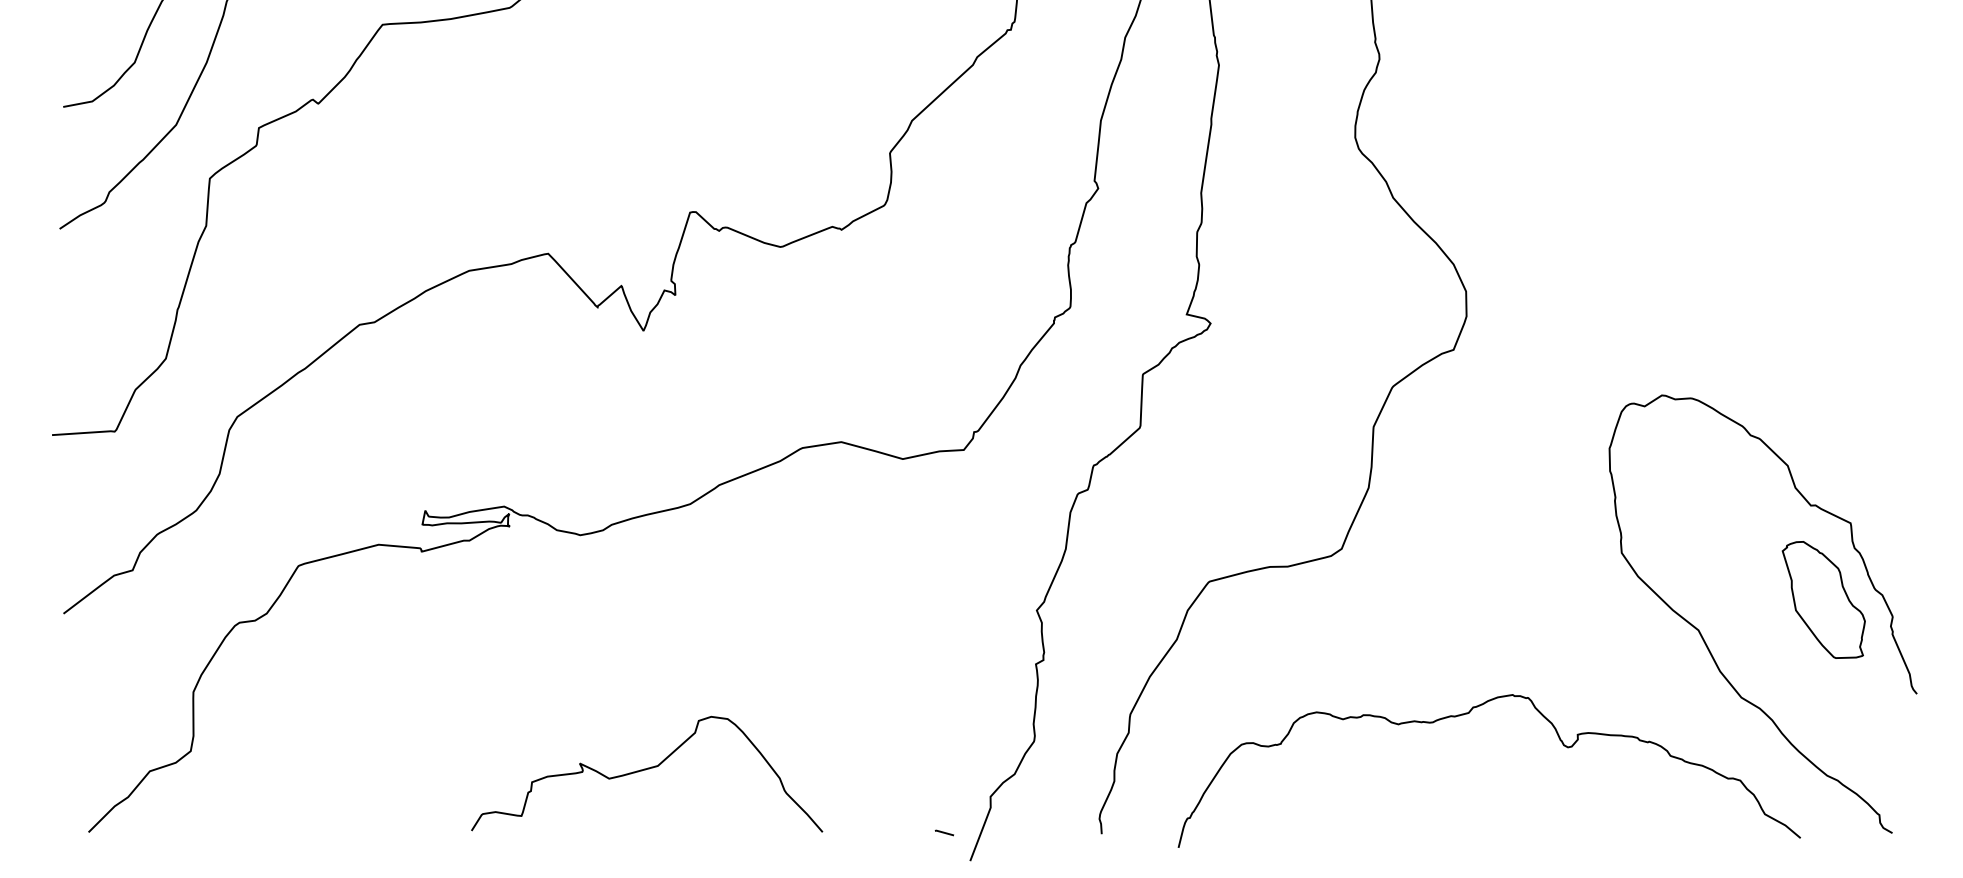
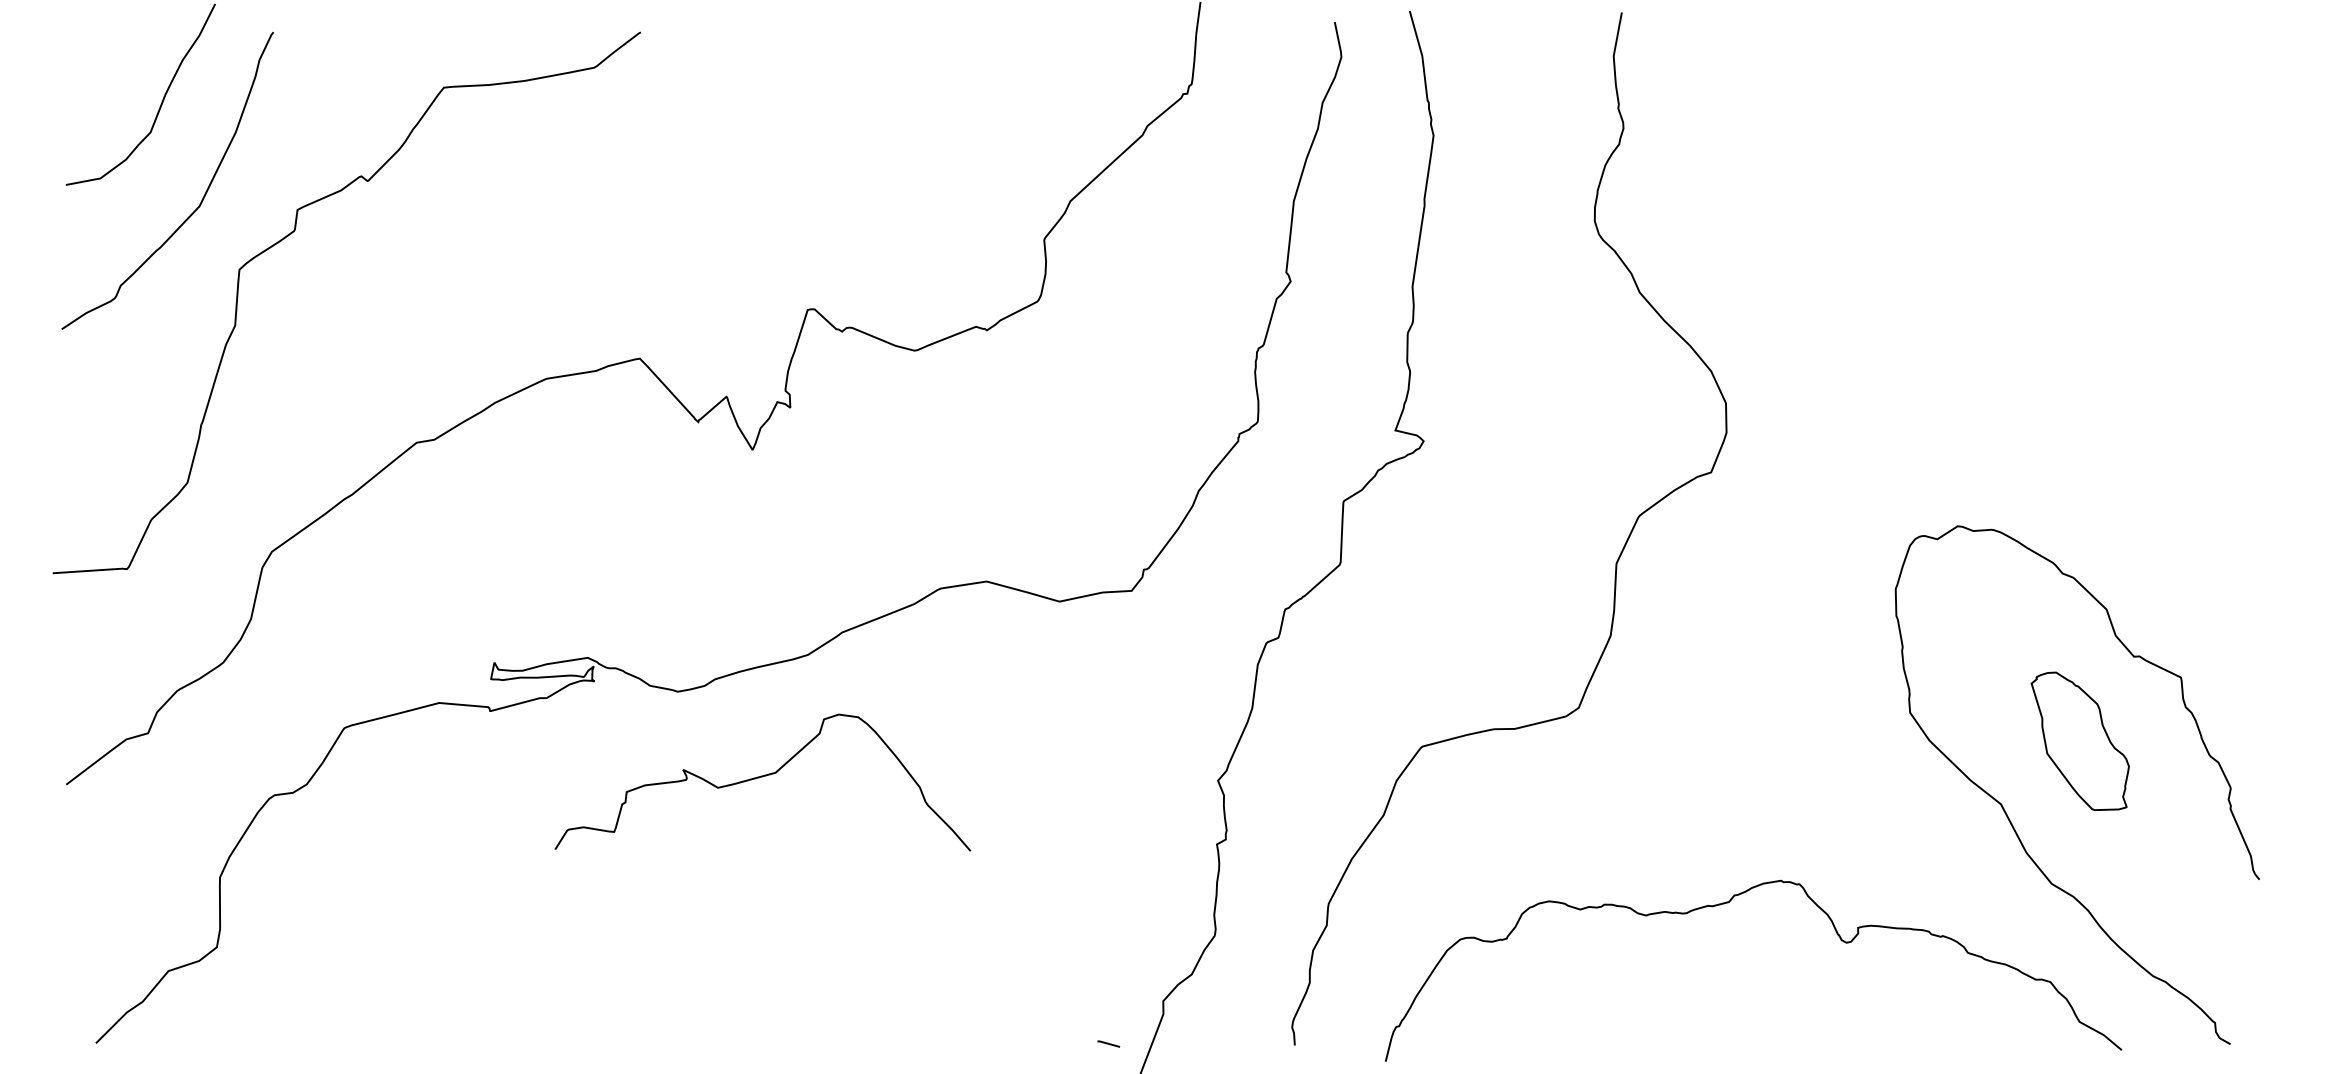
part: (1823, 599) -> (2079, 740), moved
curve: (646, 769) -> (762, 777), moved

